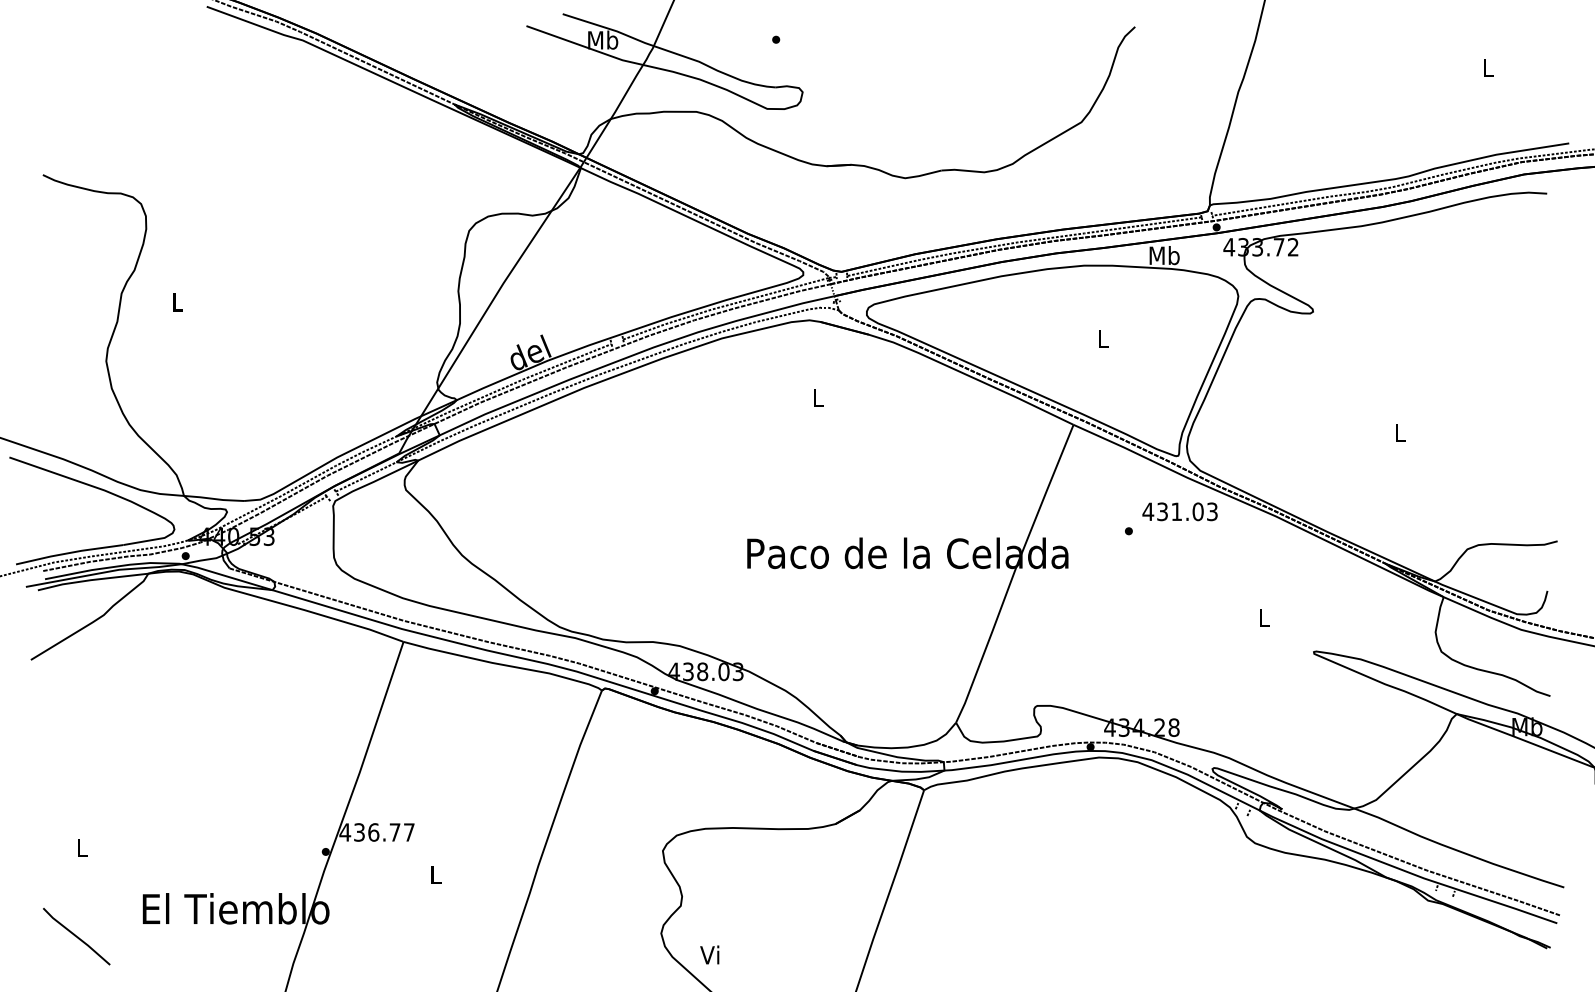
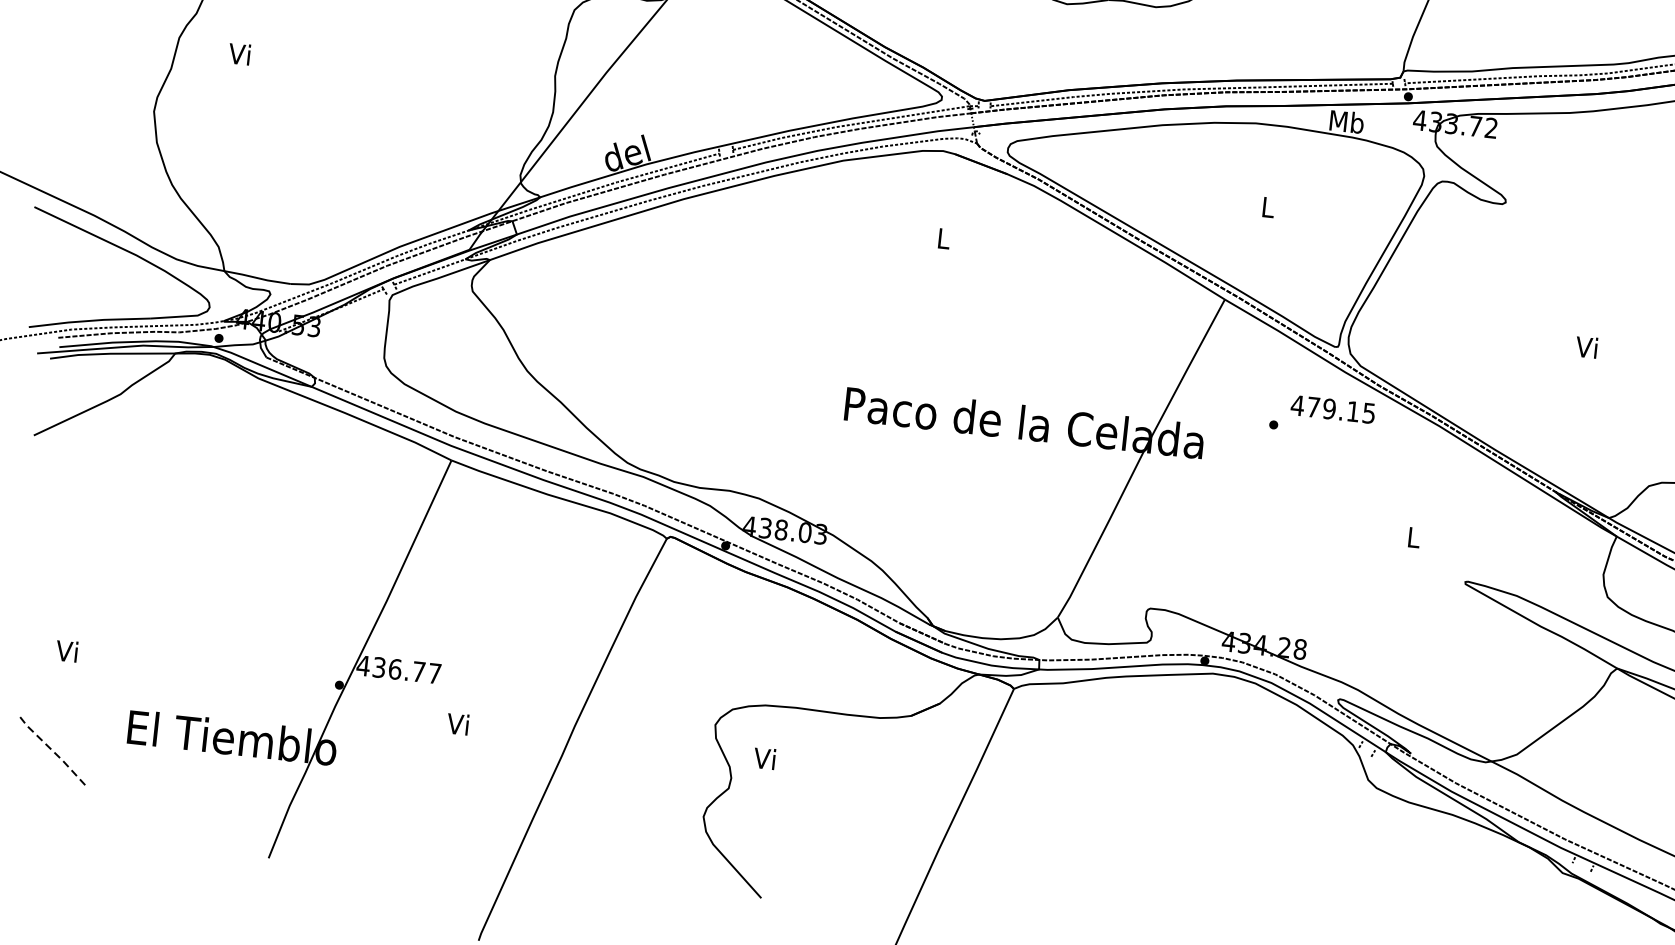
text: (176, 301) -> (239, 53), L -> Vi
text: (1398, 431) -> (1586, 346), L -> Vi
text: (1187, 511) -> (1341, 410), 431.03 -> 479.15
text: (80, 847) -> (66, 650), L -> Vi
text: (434, 874) -> (457, 723), L -> Vi
line: (76, 936) -> (51, 749), solid -> dashed
text: (709, 954) -> (764, 757), moved

